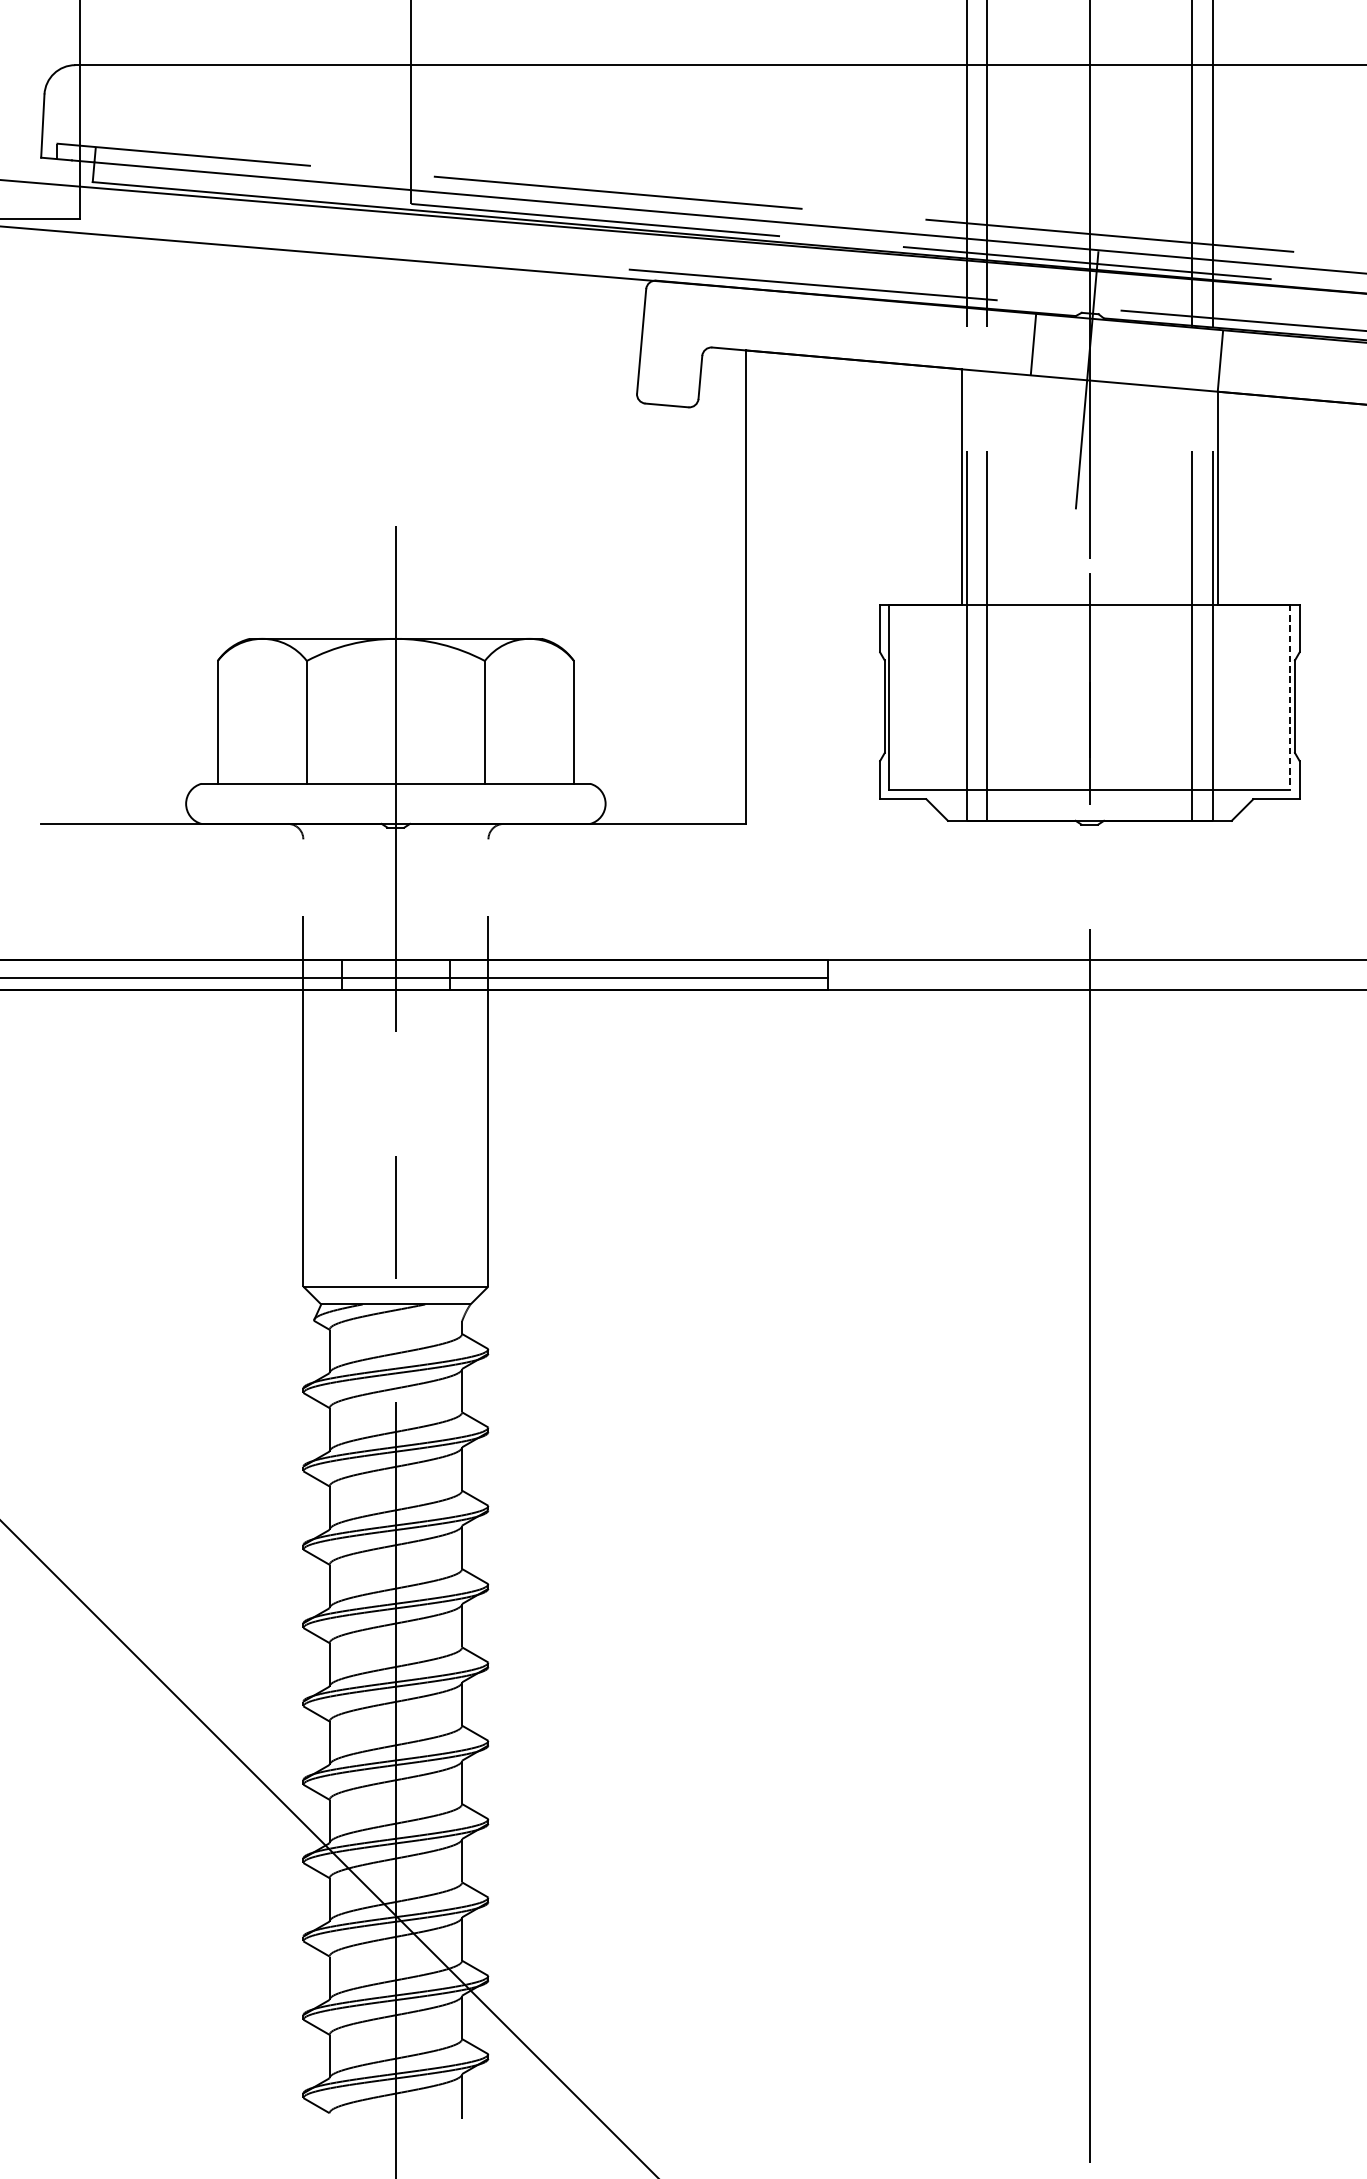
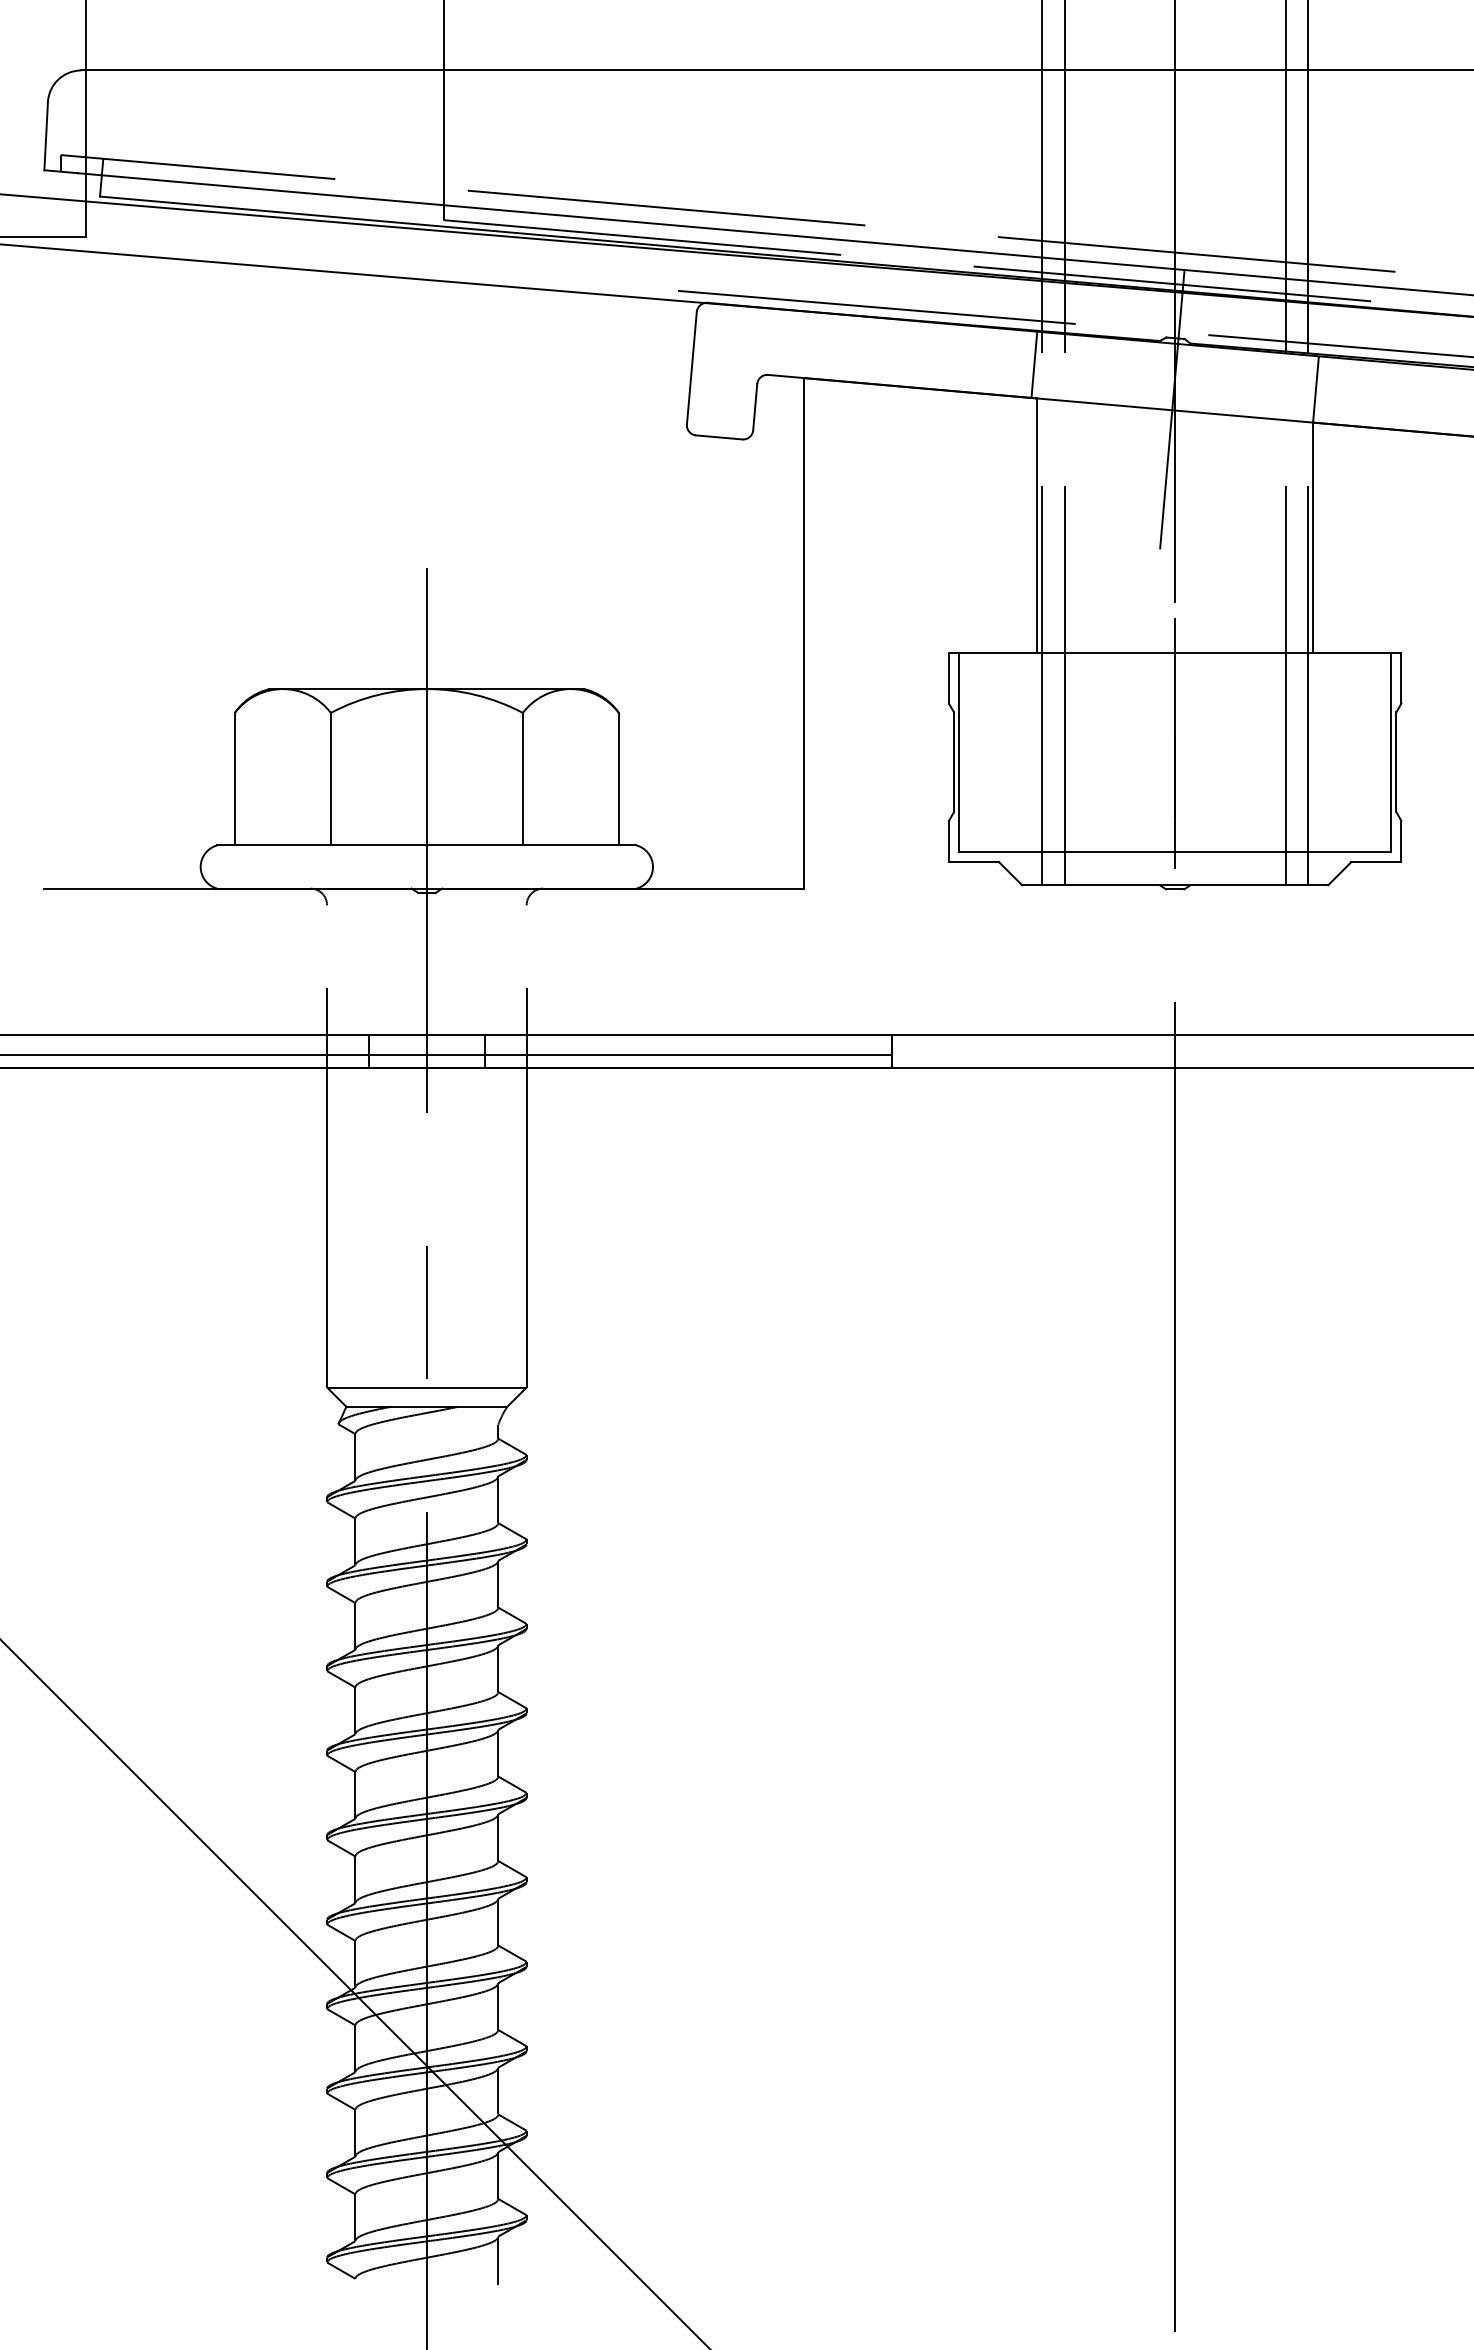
line: (1033, 344) -> (1034, 364), moved
line: (1290, 697) -> (1391, 752), dashed -> solid

